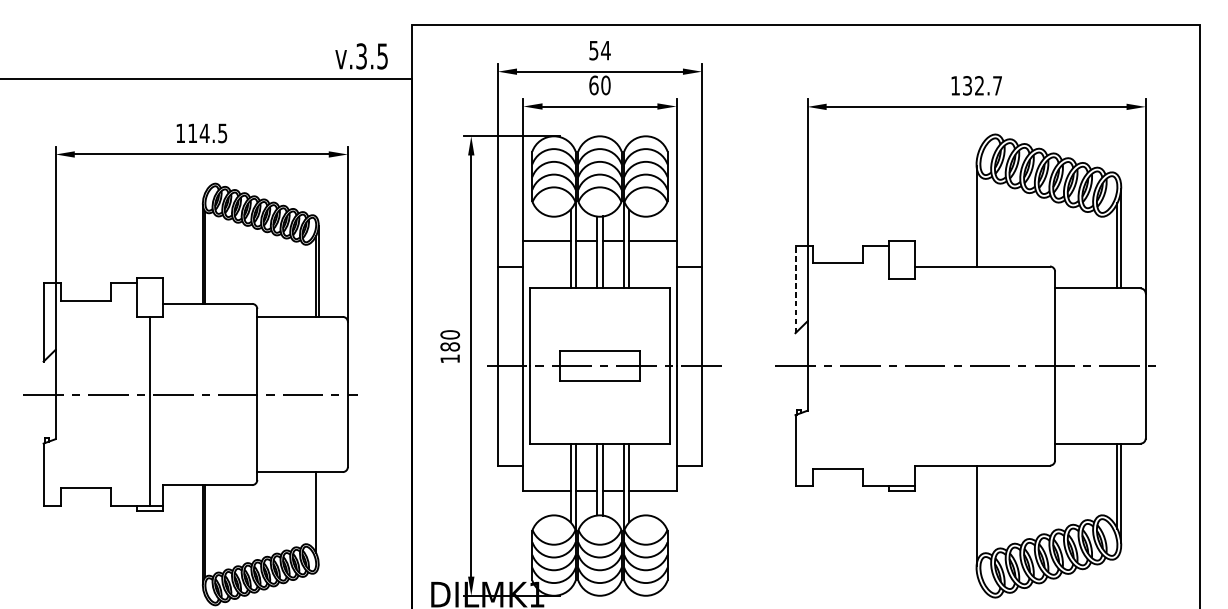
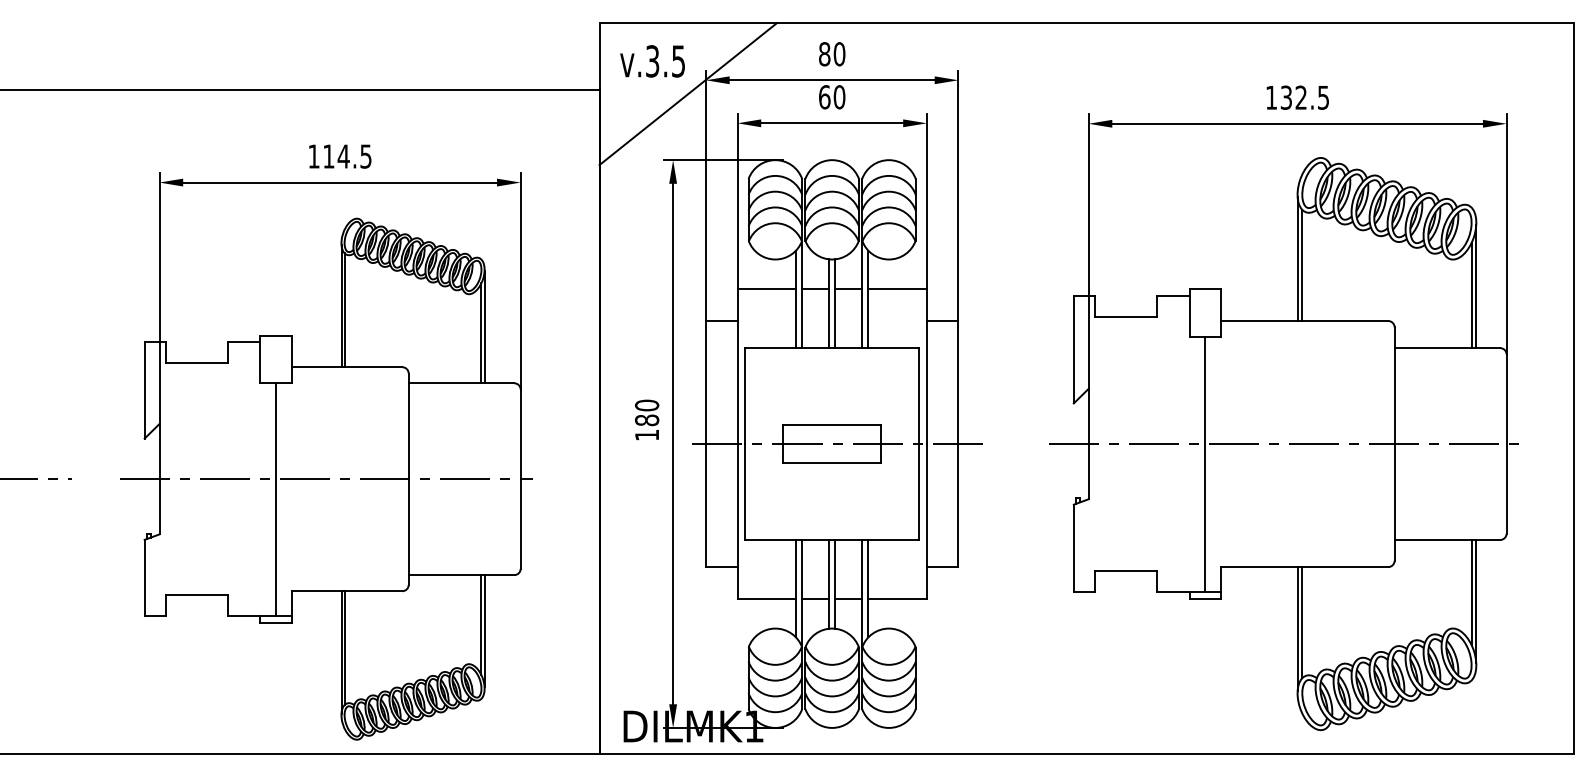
text: (600, 50) -> (832, 54), 54 -> 80
text: (361, 56) -> (652, 61), moved
line: (482, 83) -> (687, 94), added
text: (997, 85) -> (1323, 97), 132.7 -> 132.5
line: (980, 221) -> (1302, 265), added
line: (795, 289) -> (1073, 349), dashed -> solid
line: (902, 382) -> (1205, 464), added
line: (980, 510) -> (1302, 622), added
line: (318, 517) -> (484, 631), added

